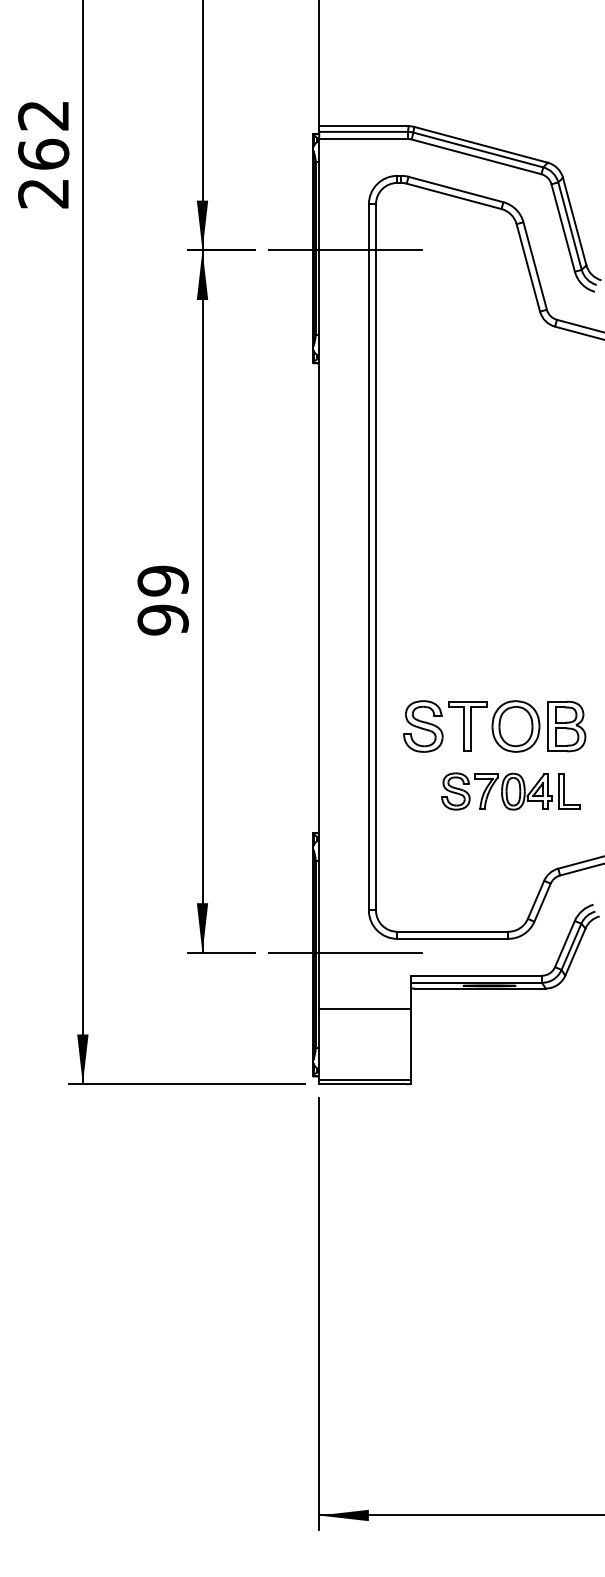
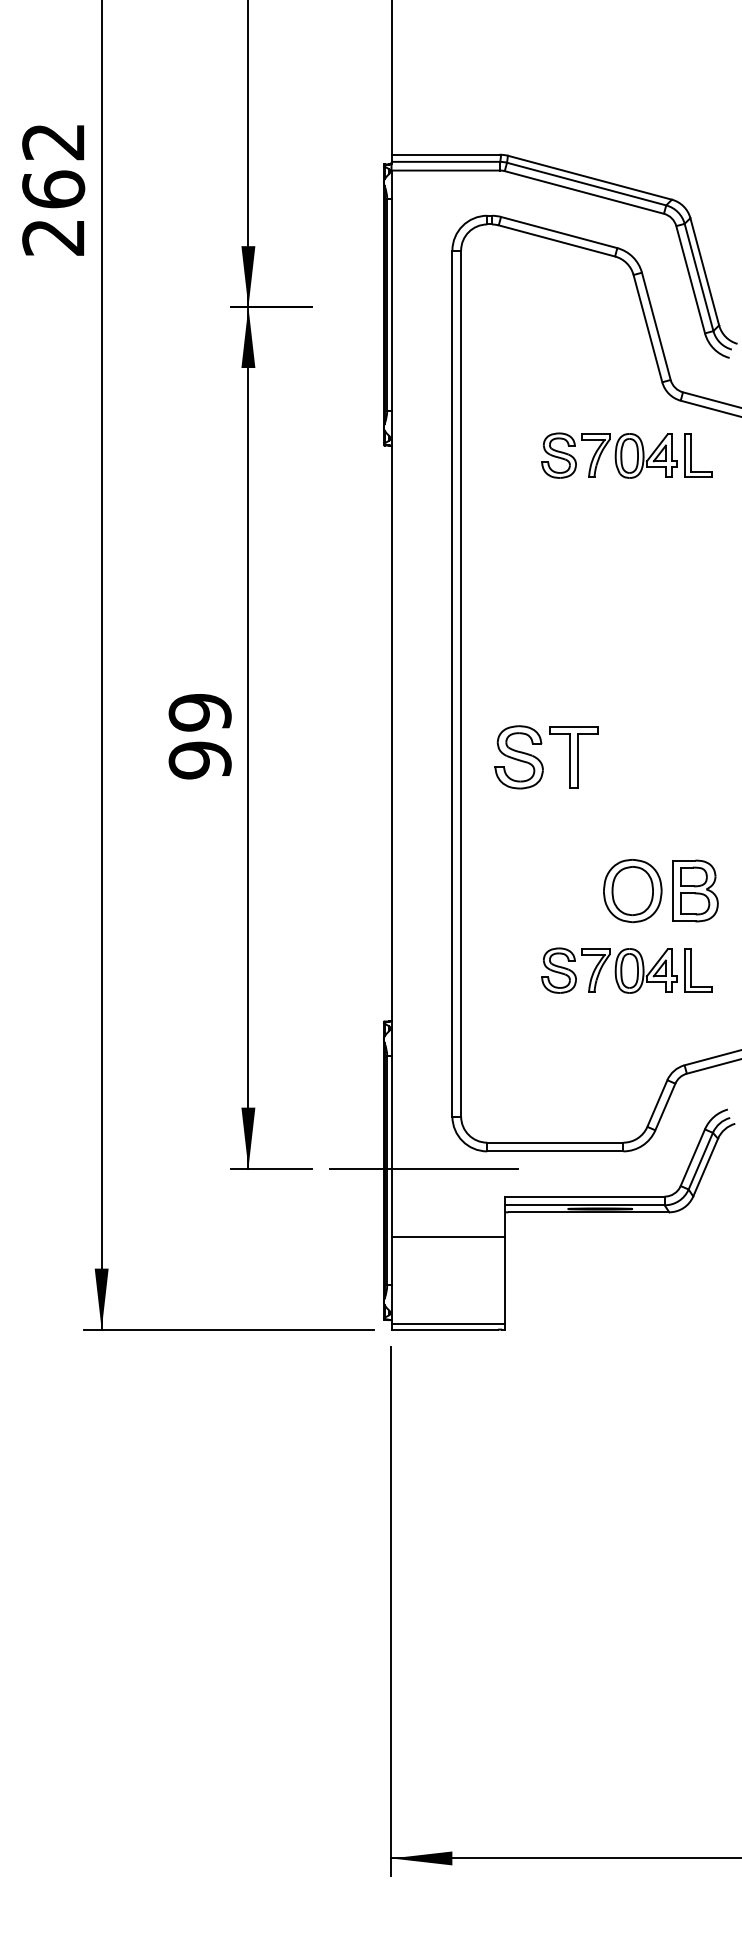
line: (345, 250) -> (423, 307), removed
part: (510, 371) -> (626, 455), added
part: (445, 726) -> (546, 757), moved

